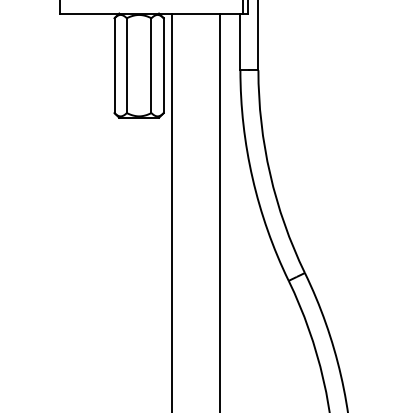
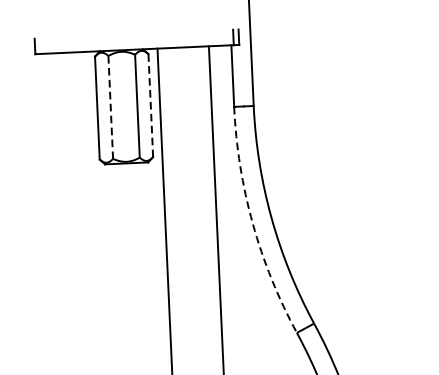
line: (126, 66) -> (110, 108), solid -> dashed
line: (163, 66) -> (150, 106), solid -> dashed
arc: (252, 178) -> (252, 223), solid -> dashed

